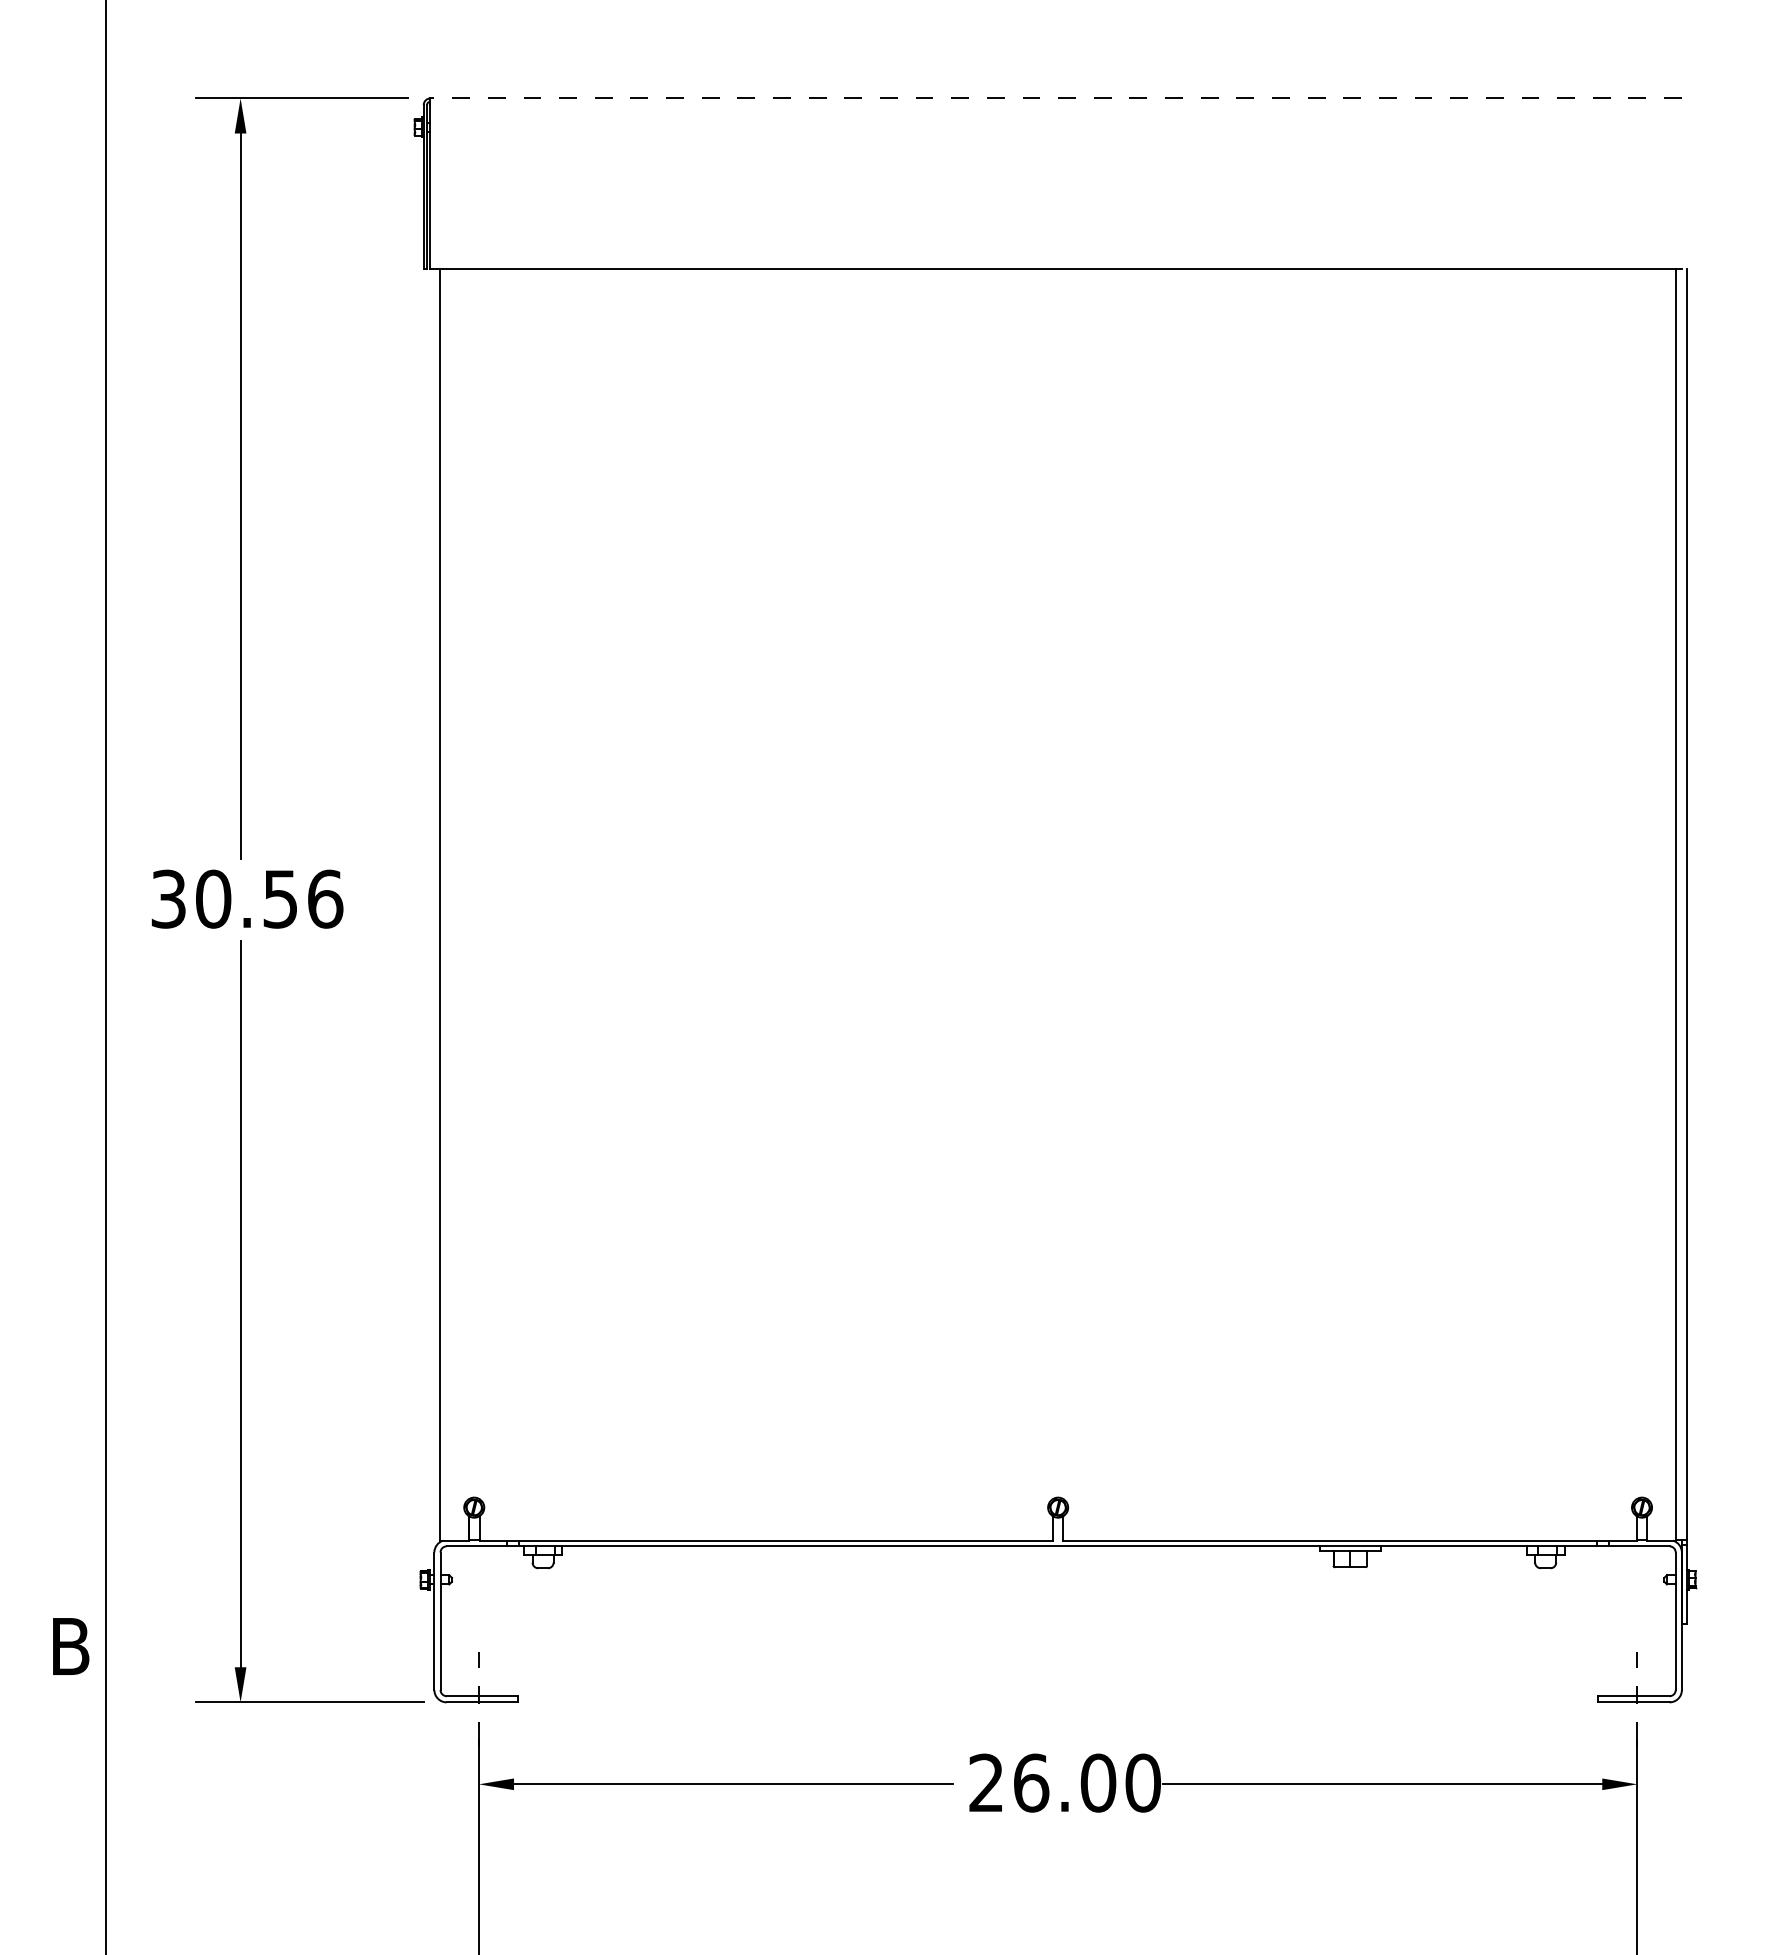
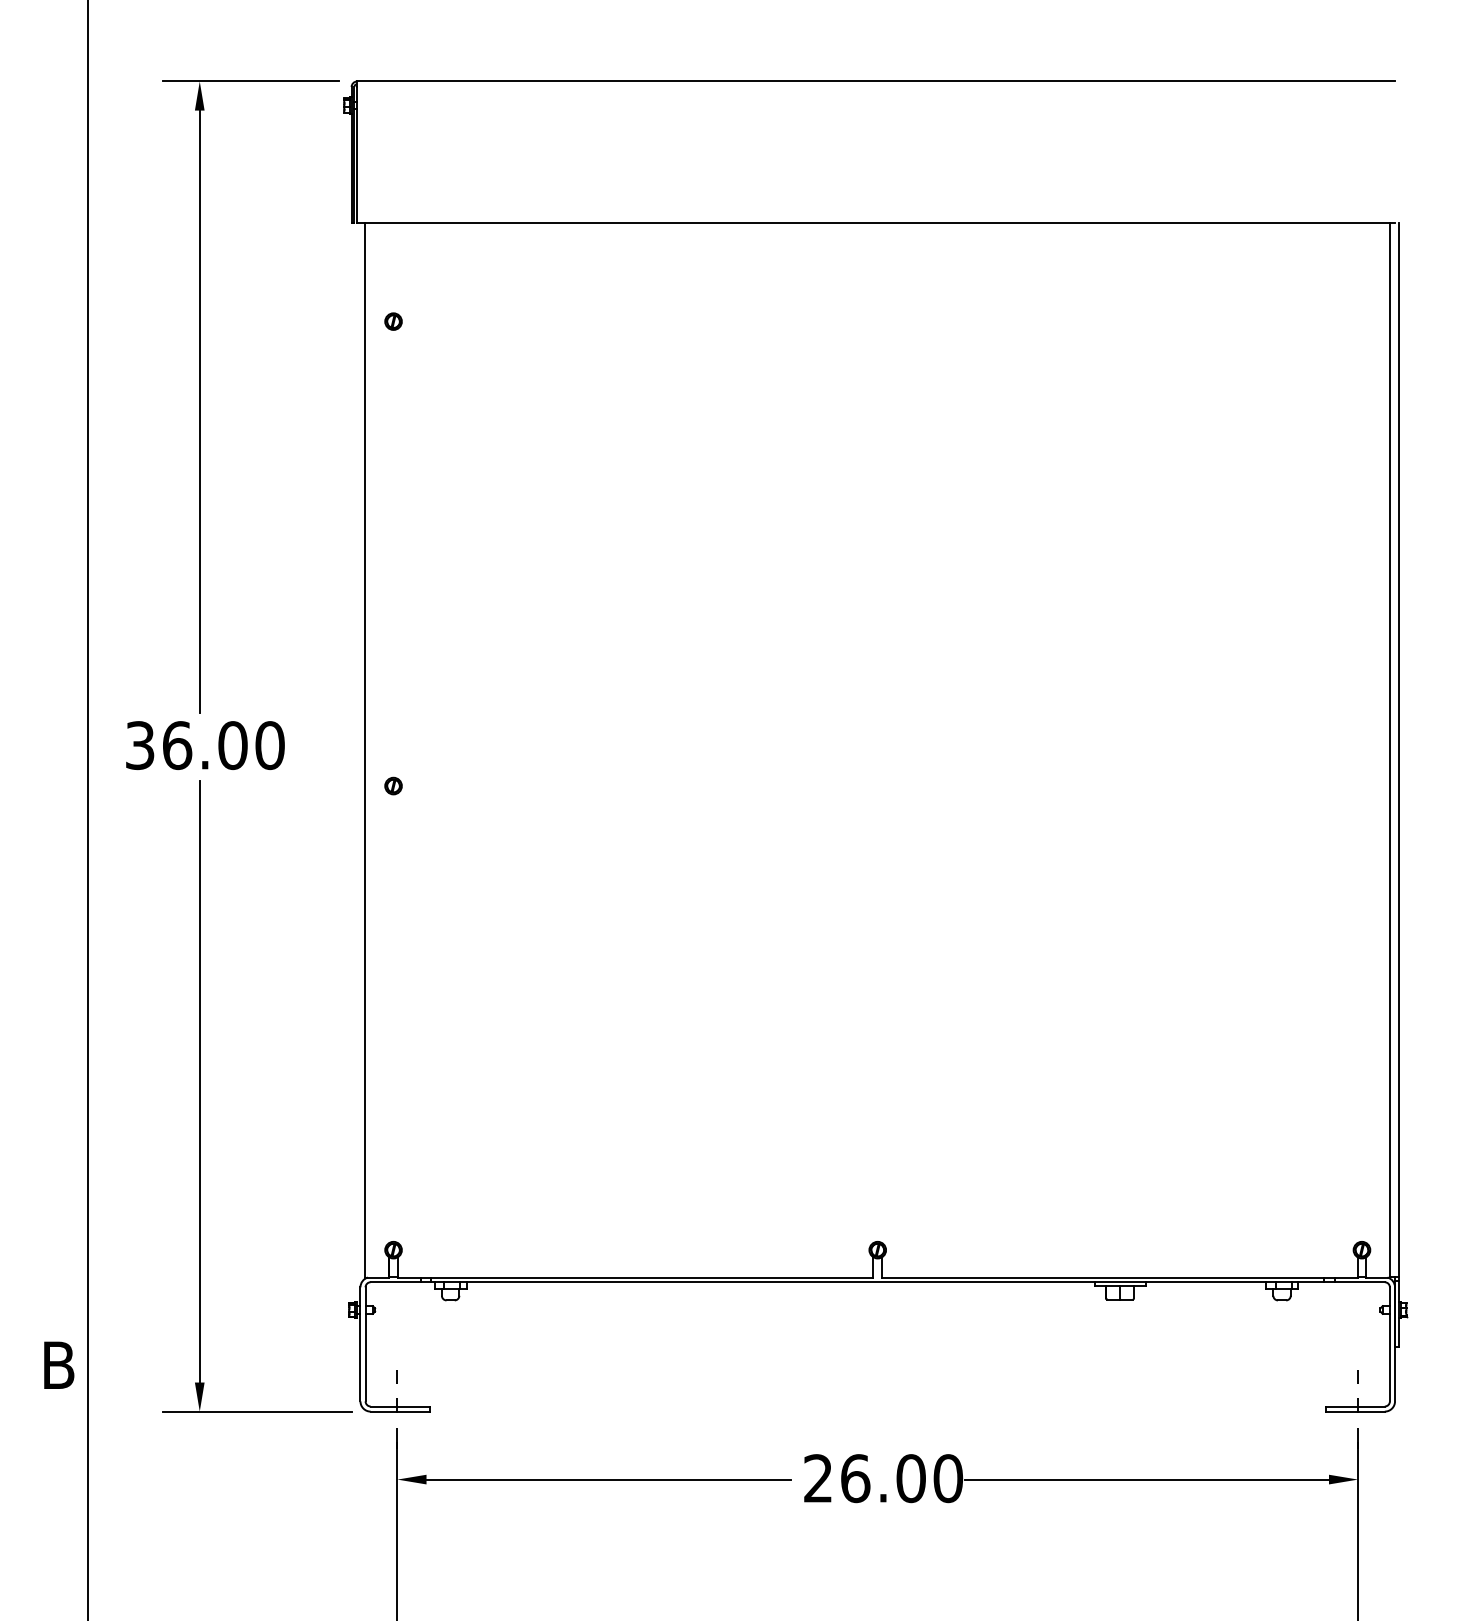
line: (1056, 98) -> (876, 81), dashed -> solid
part: (474, 387) -> (393, 321), added
text: (269, 898) -> (223, 744), 30.56 -> 36.00
part: (474, 947) -> (393, 785), added

